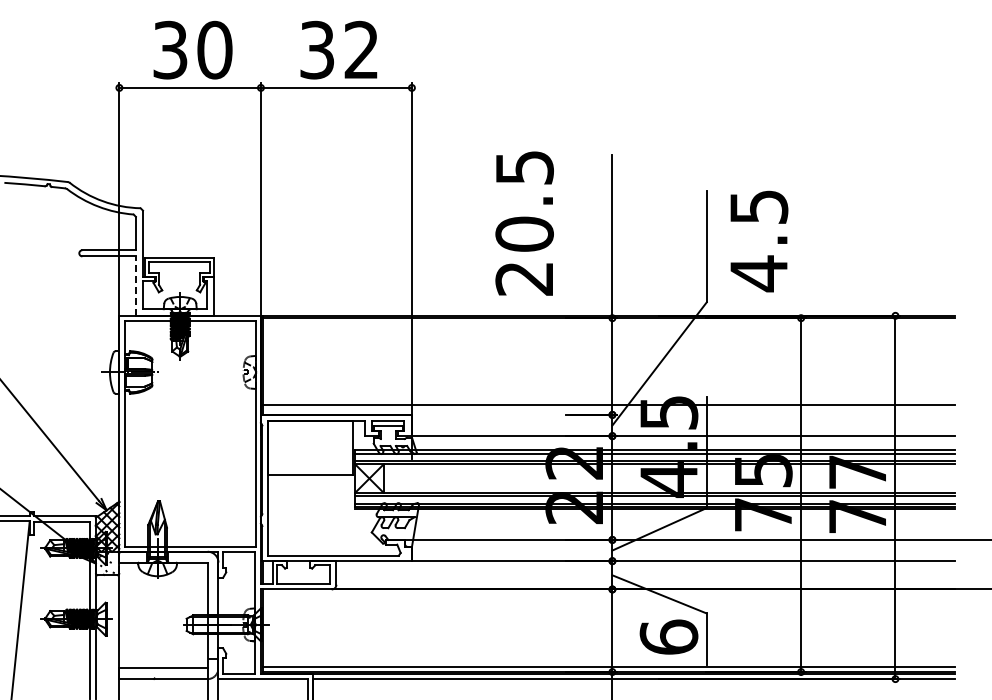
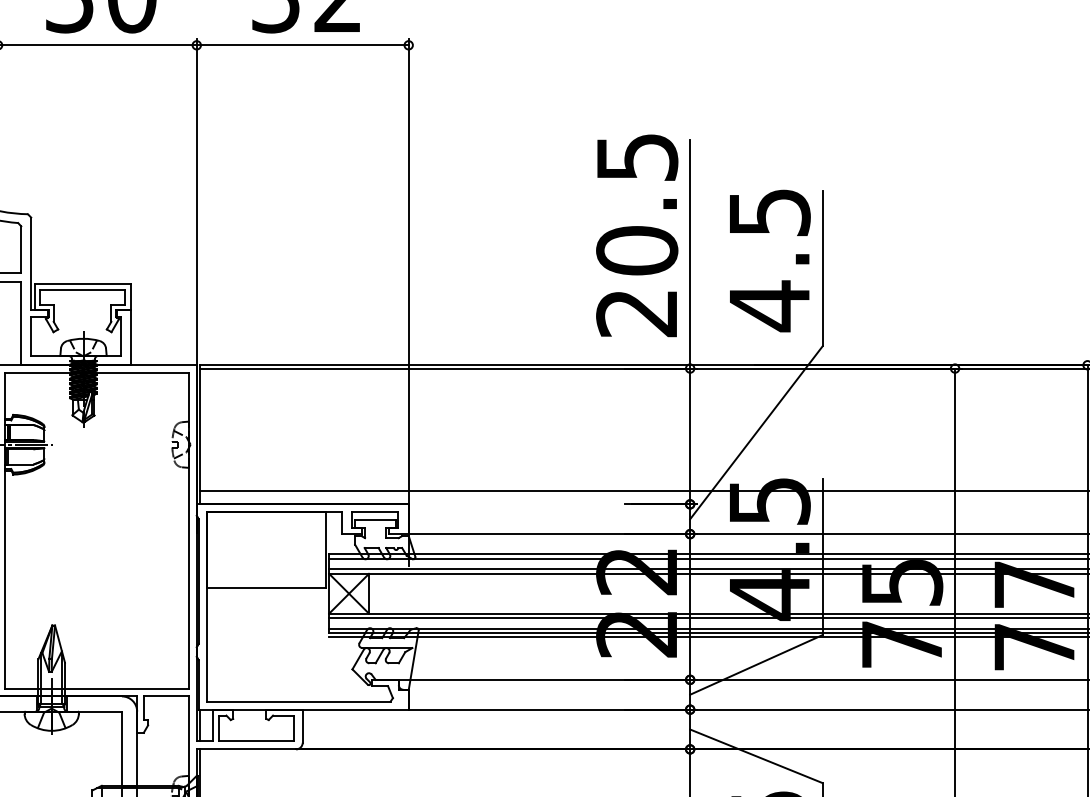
text: (524, 223) -> (636, 235), moved
text: (759, 241) -> (770, 260), moved
line: (135, 286) -> (20, 324), dashed -> solid

